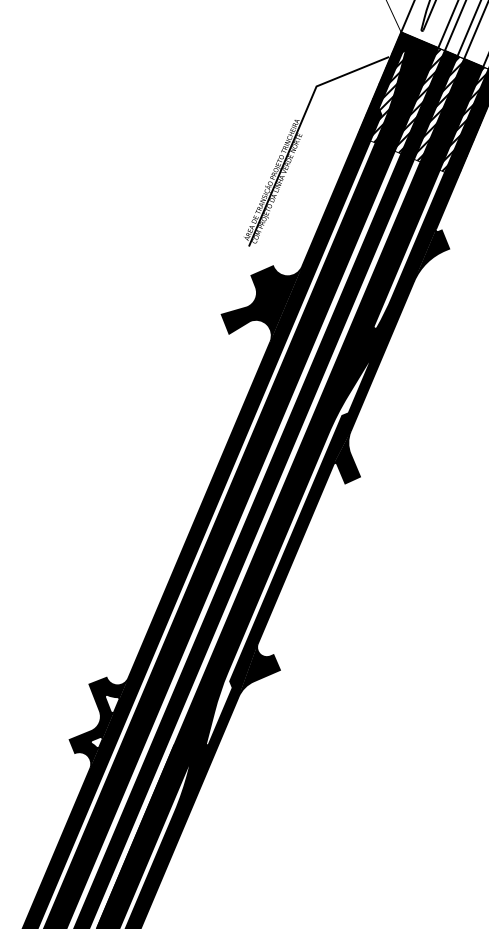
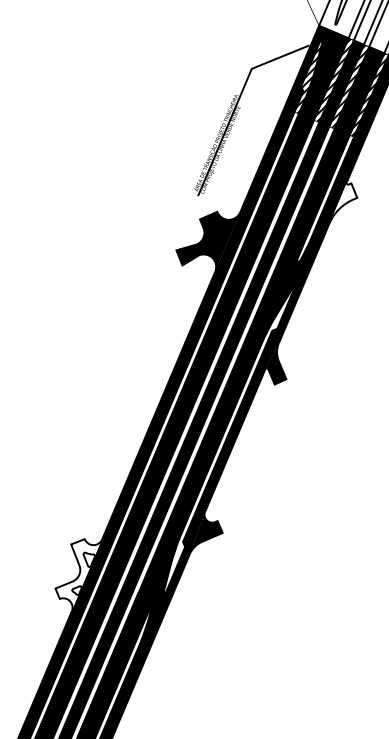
fill: (431, 255) -> (343, 203), removed
fill: (98, 722) -> (78, 574), removed

